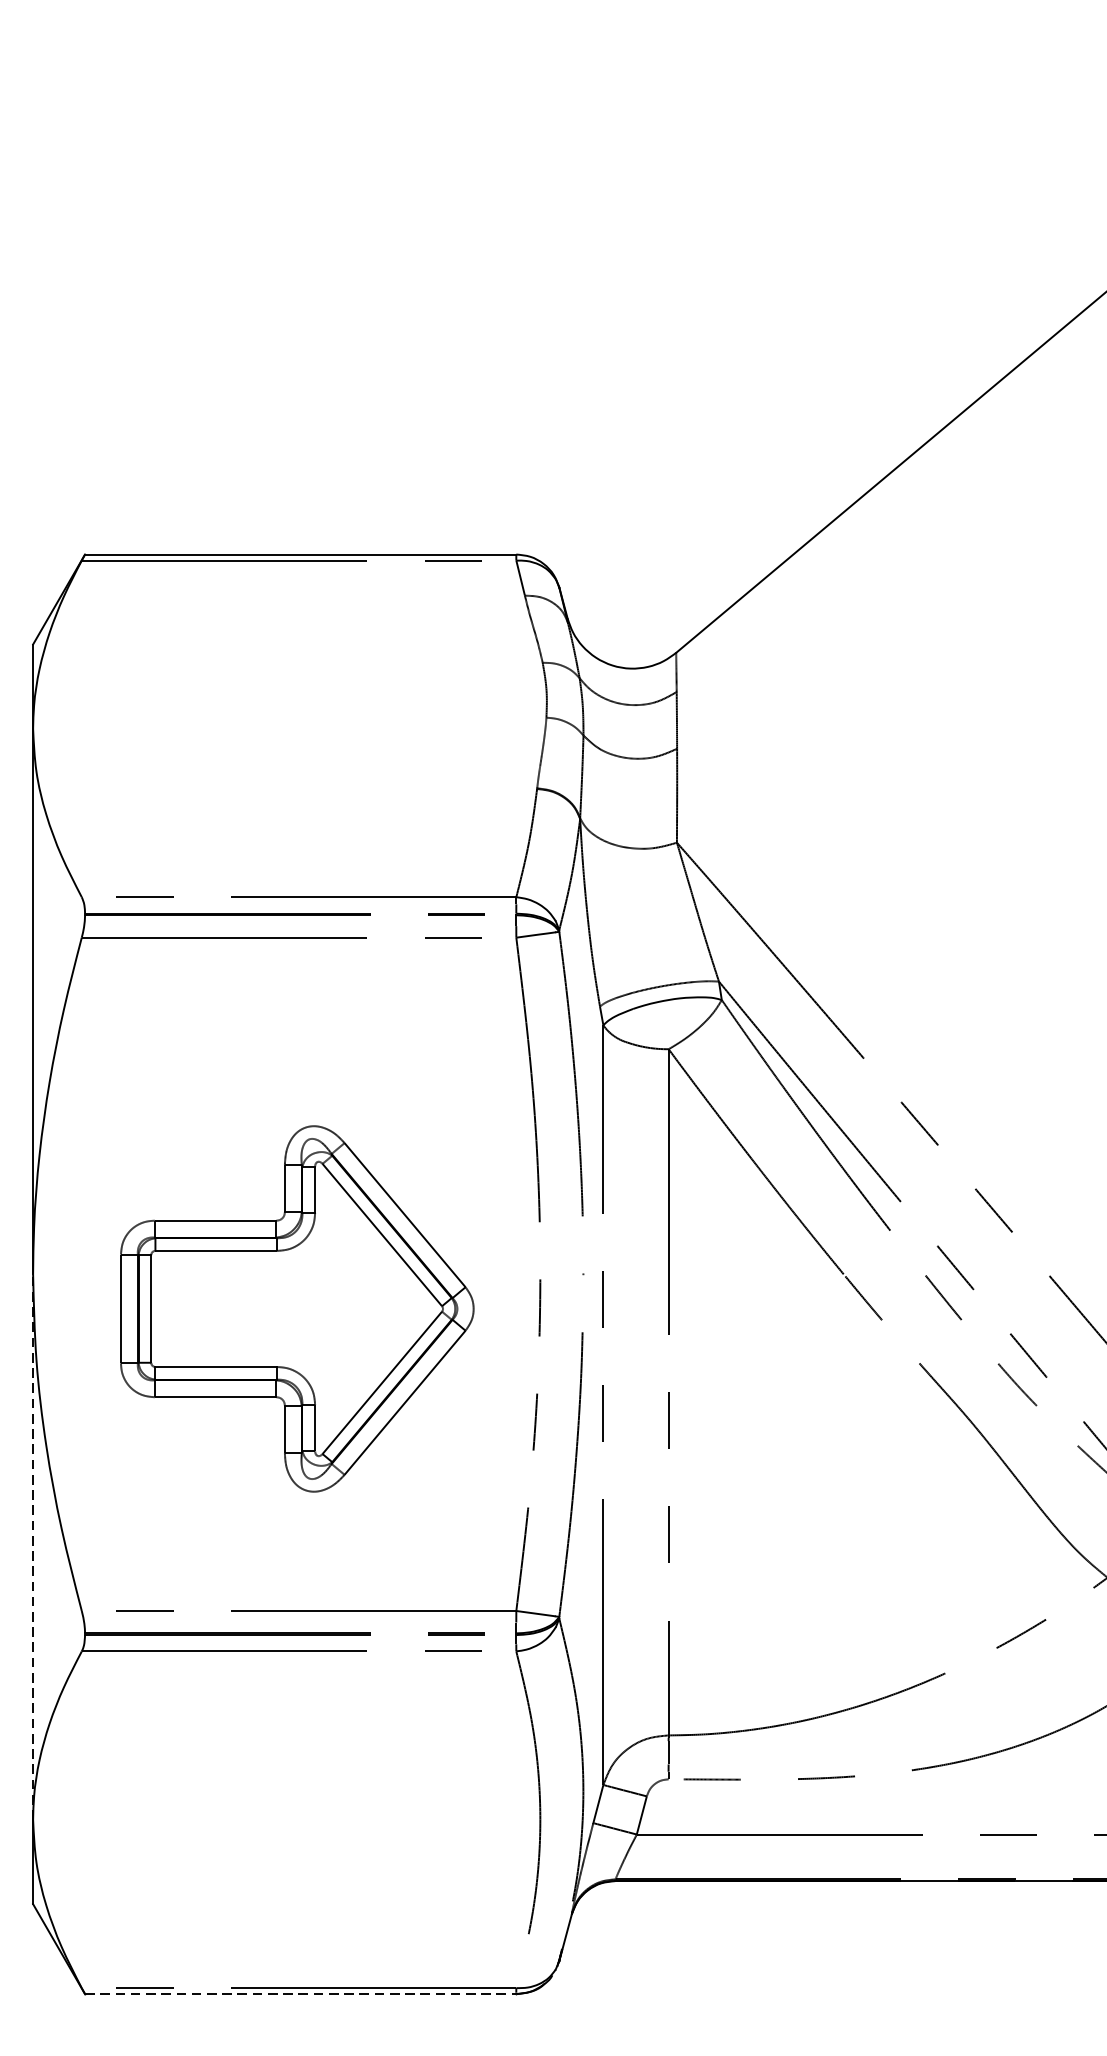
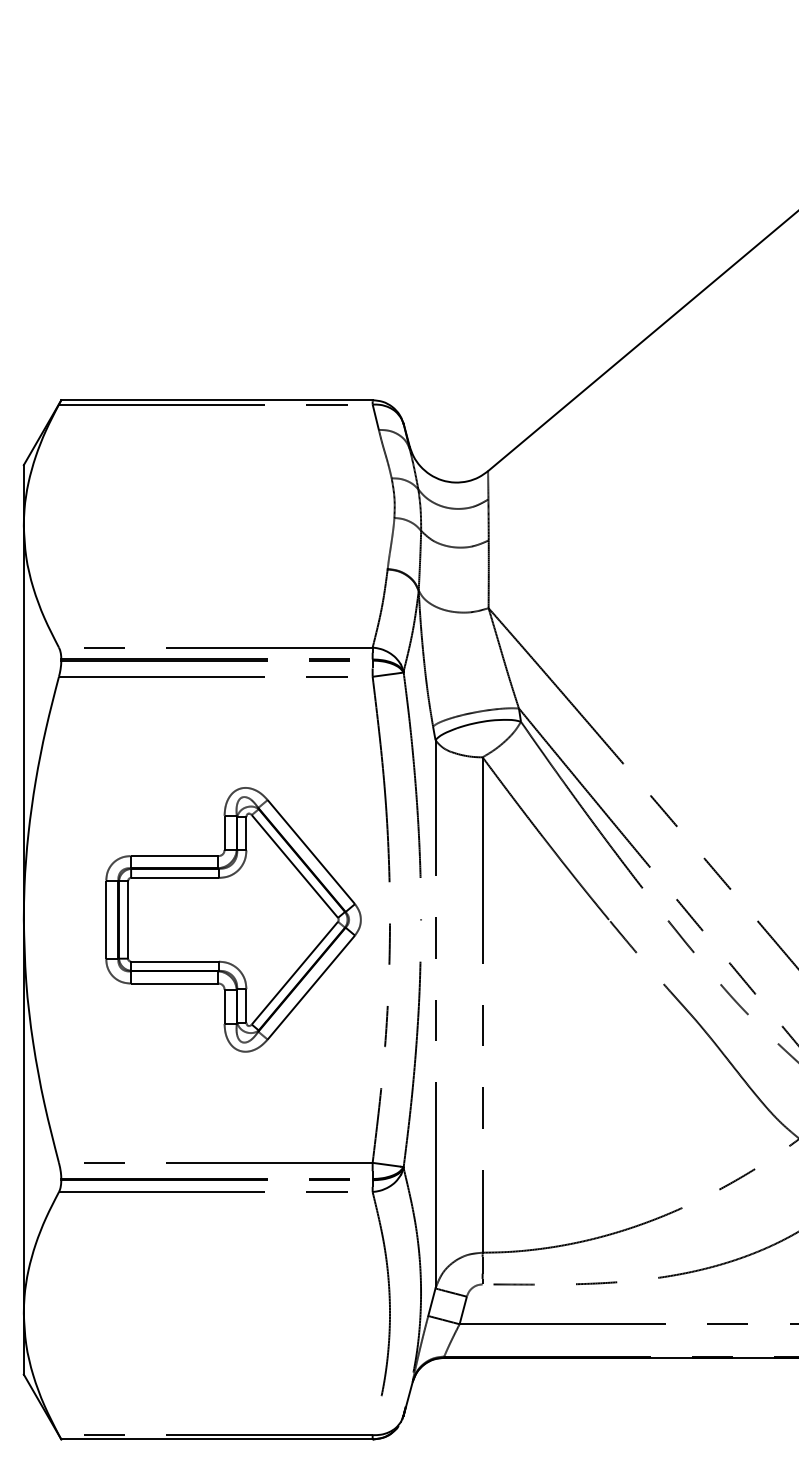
part: (297, 1308) -> (233, 919), moved
line: (32, 1546) -> (23, 1116), dashed -> solid
line: (300, 1994) -> (216, 1439), dashed -> solid

